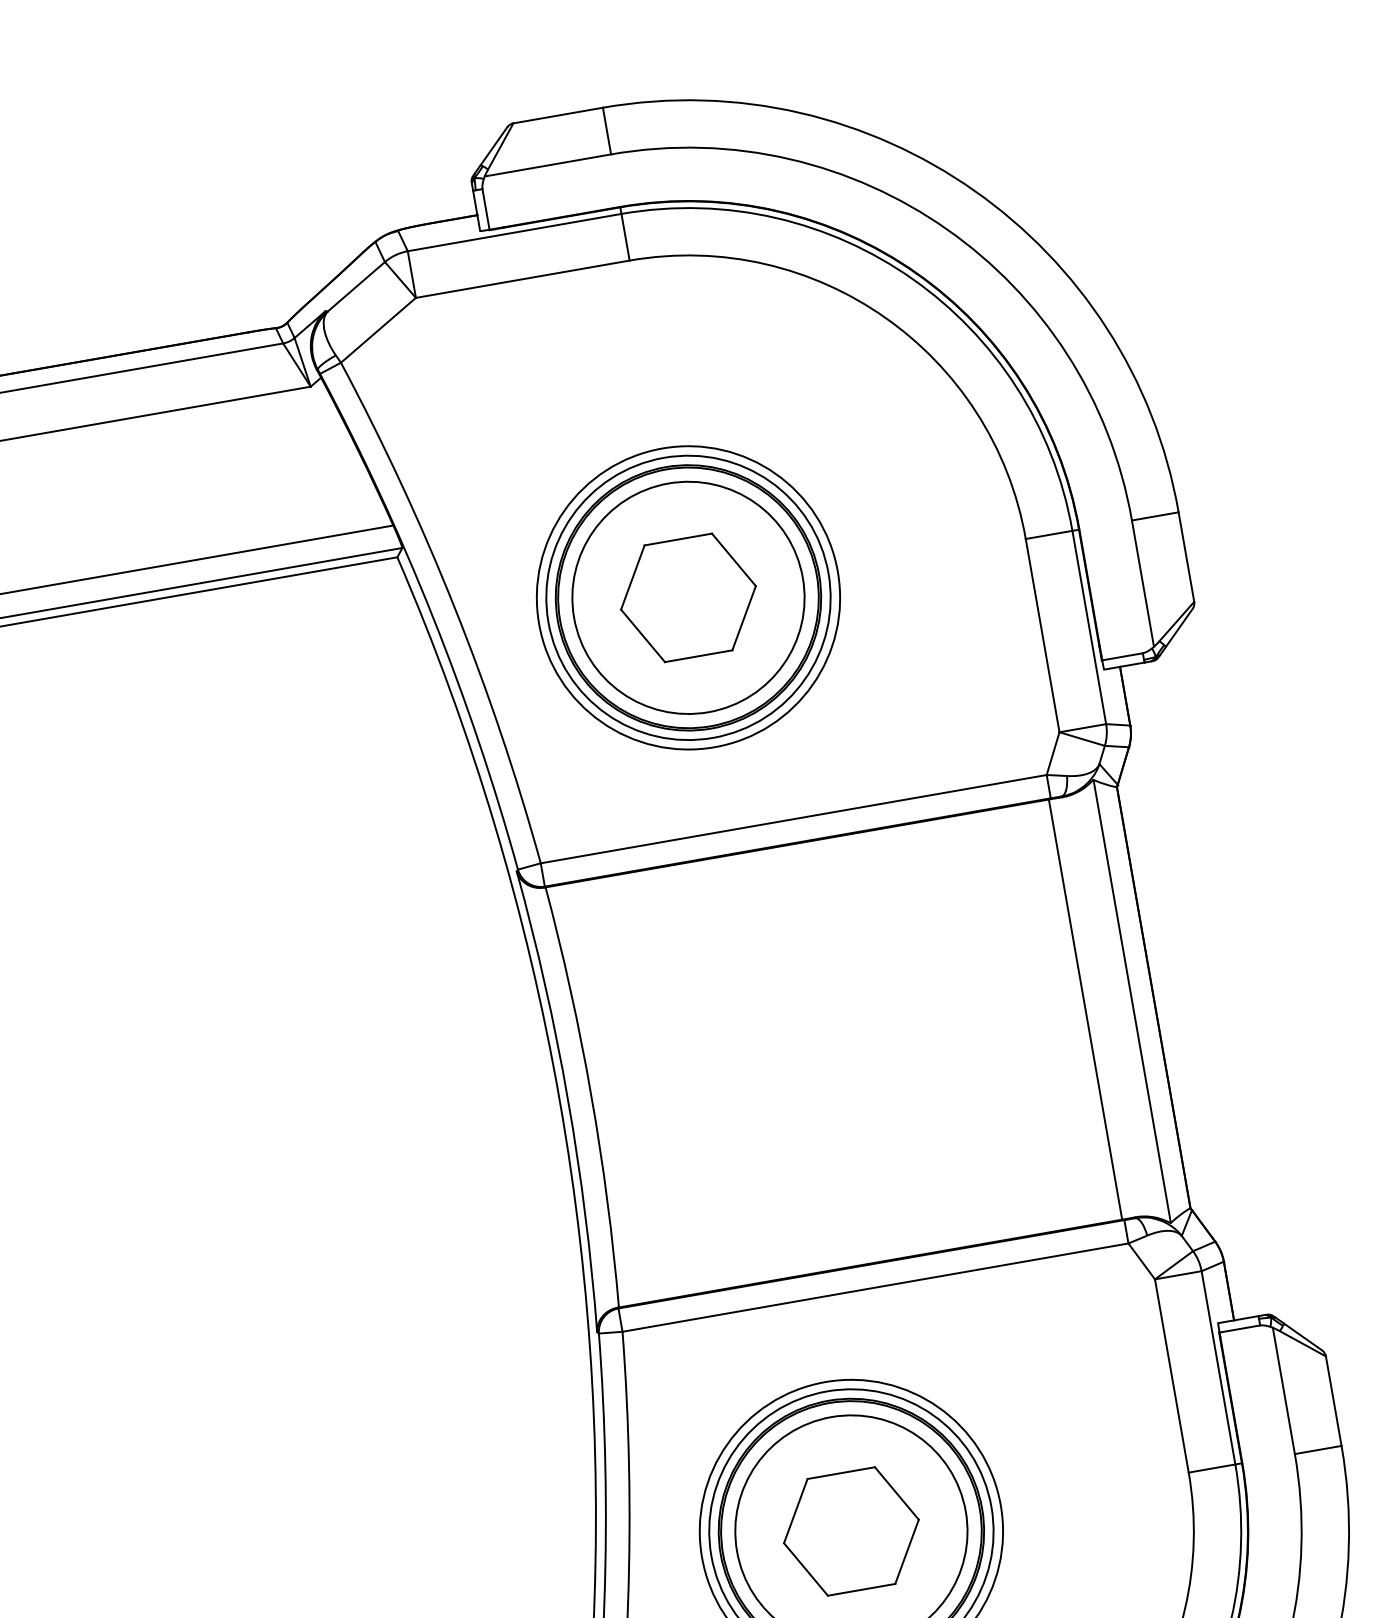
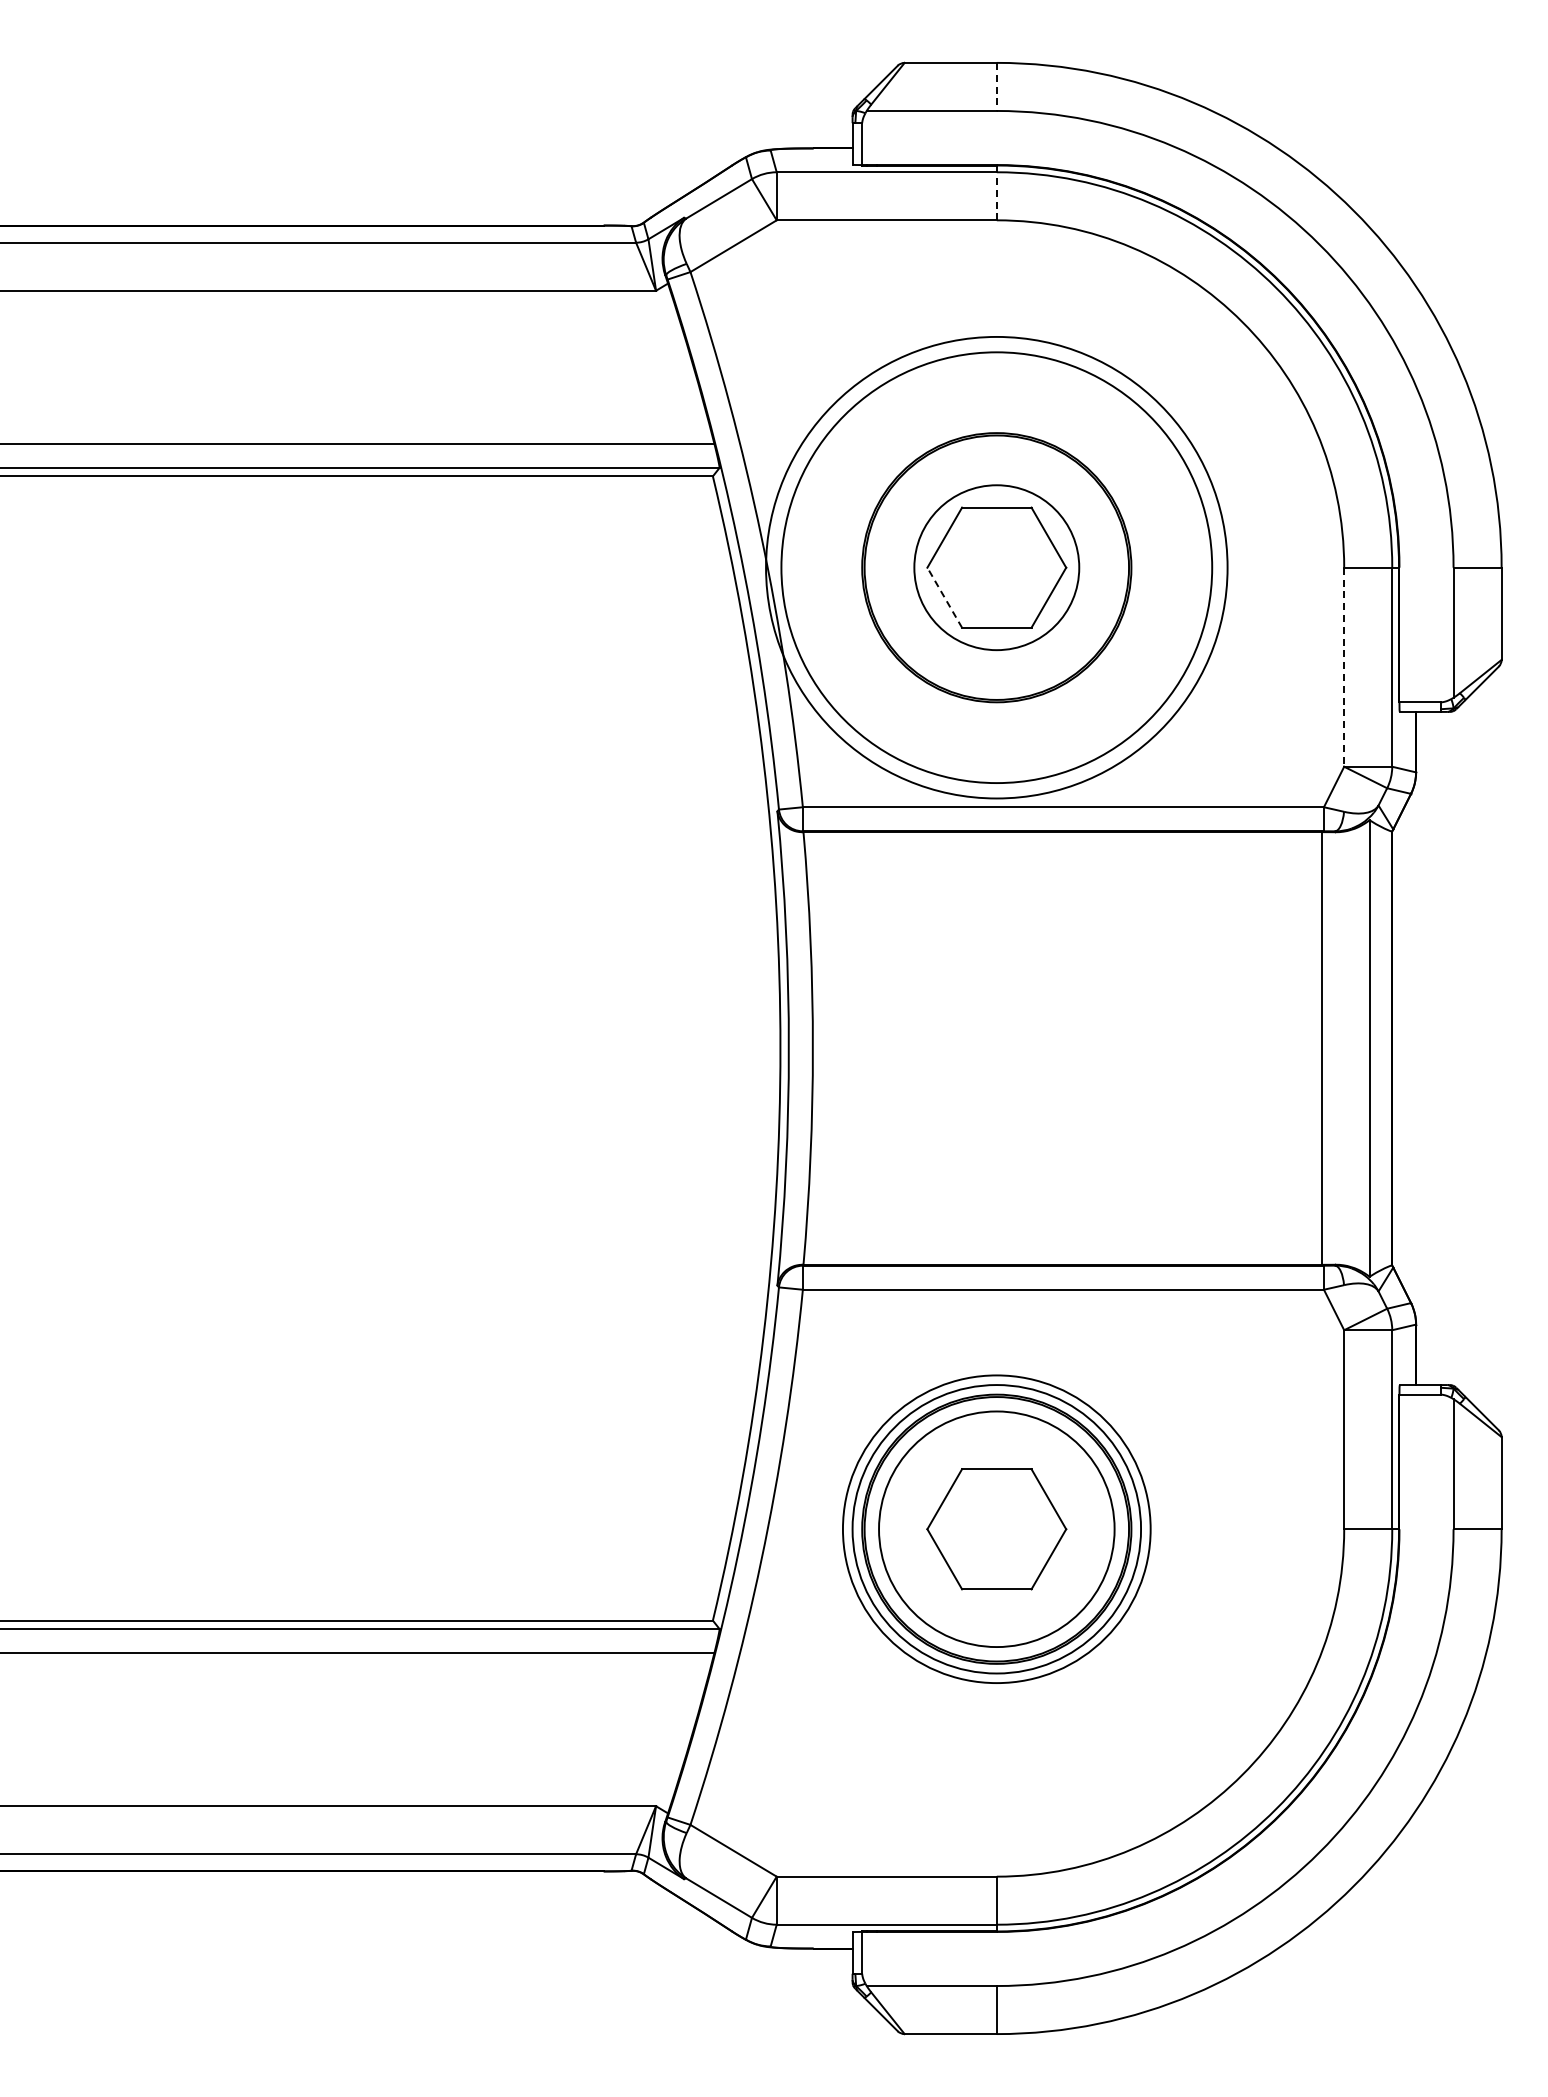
line: (606, 131) -> (996, 87), solid -> dashed
line: (625, 236) -> (996, 195), solid -> dashed
circle: (688, 597) -> (996, 567), size x0.7
circle: (688, 597) -> (996, 567), size x1.4
circle: (688, 597) -> (996, 567), size x1.6
line: (642, 635) -> (944, 597), solid -> dashed
line: (1042, 635) -> (1344, 667), solid -> dashed

